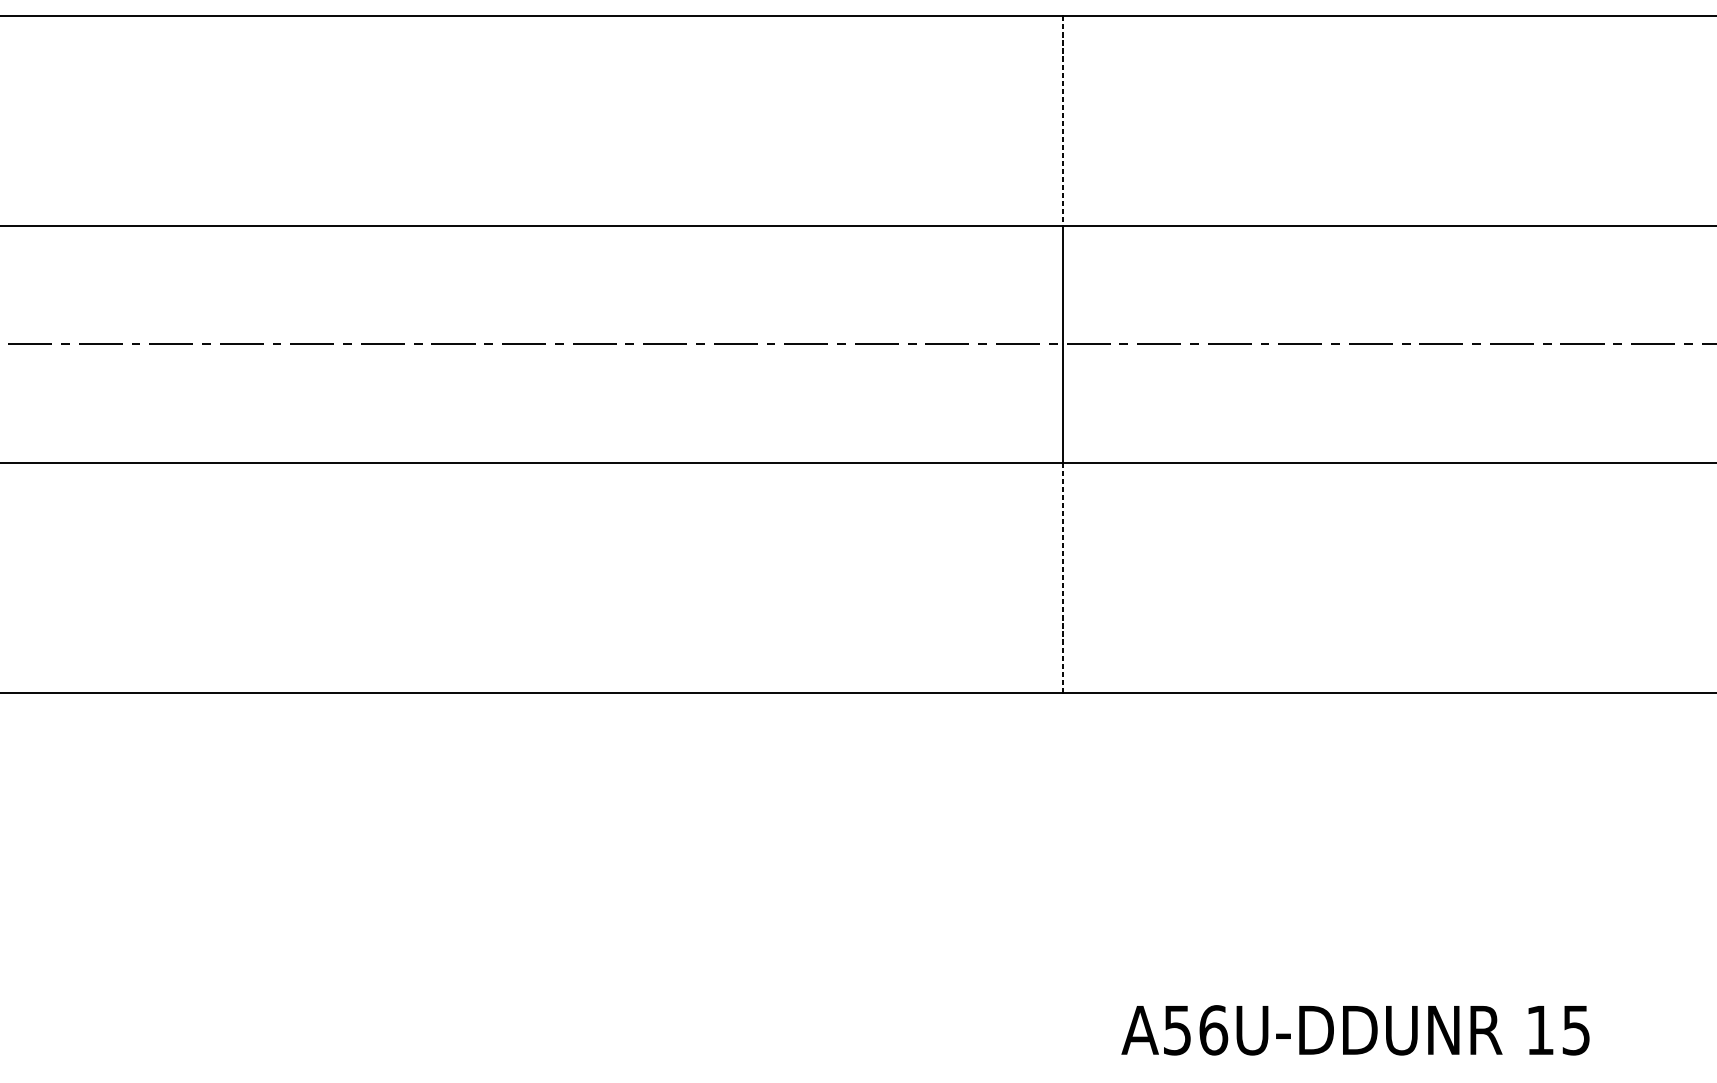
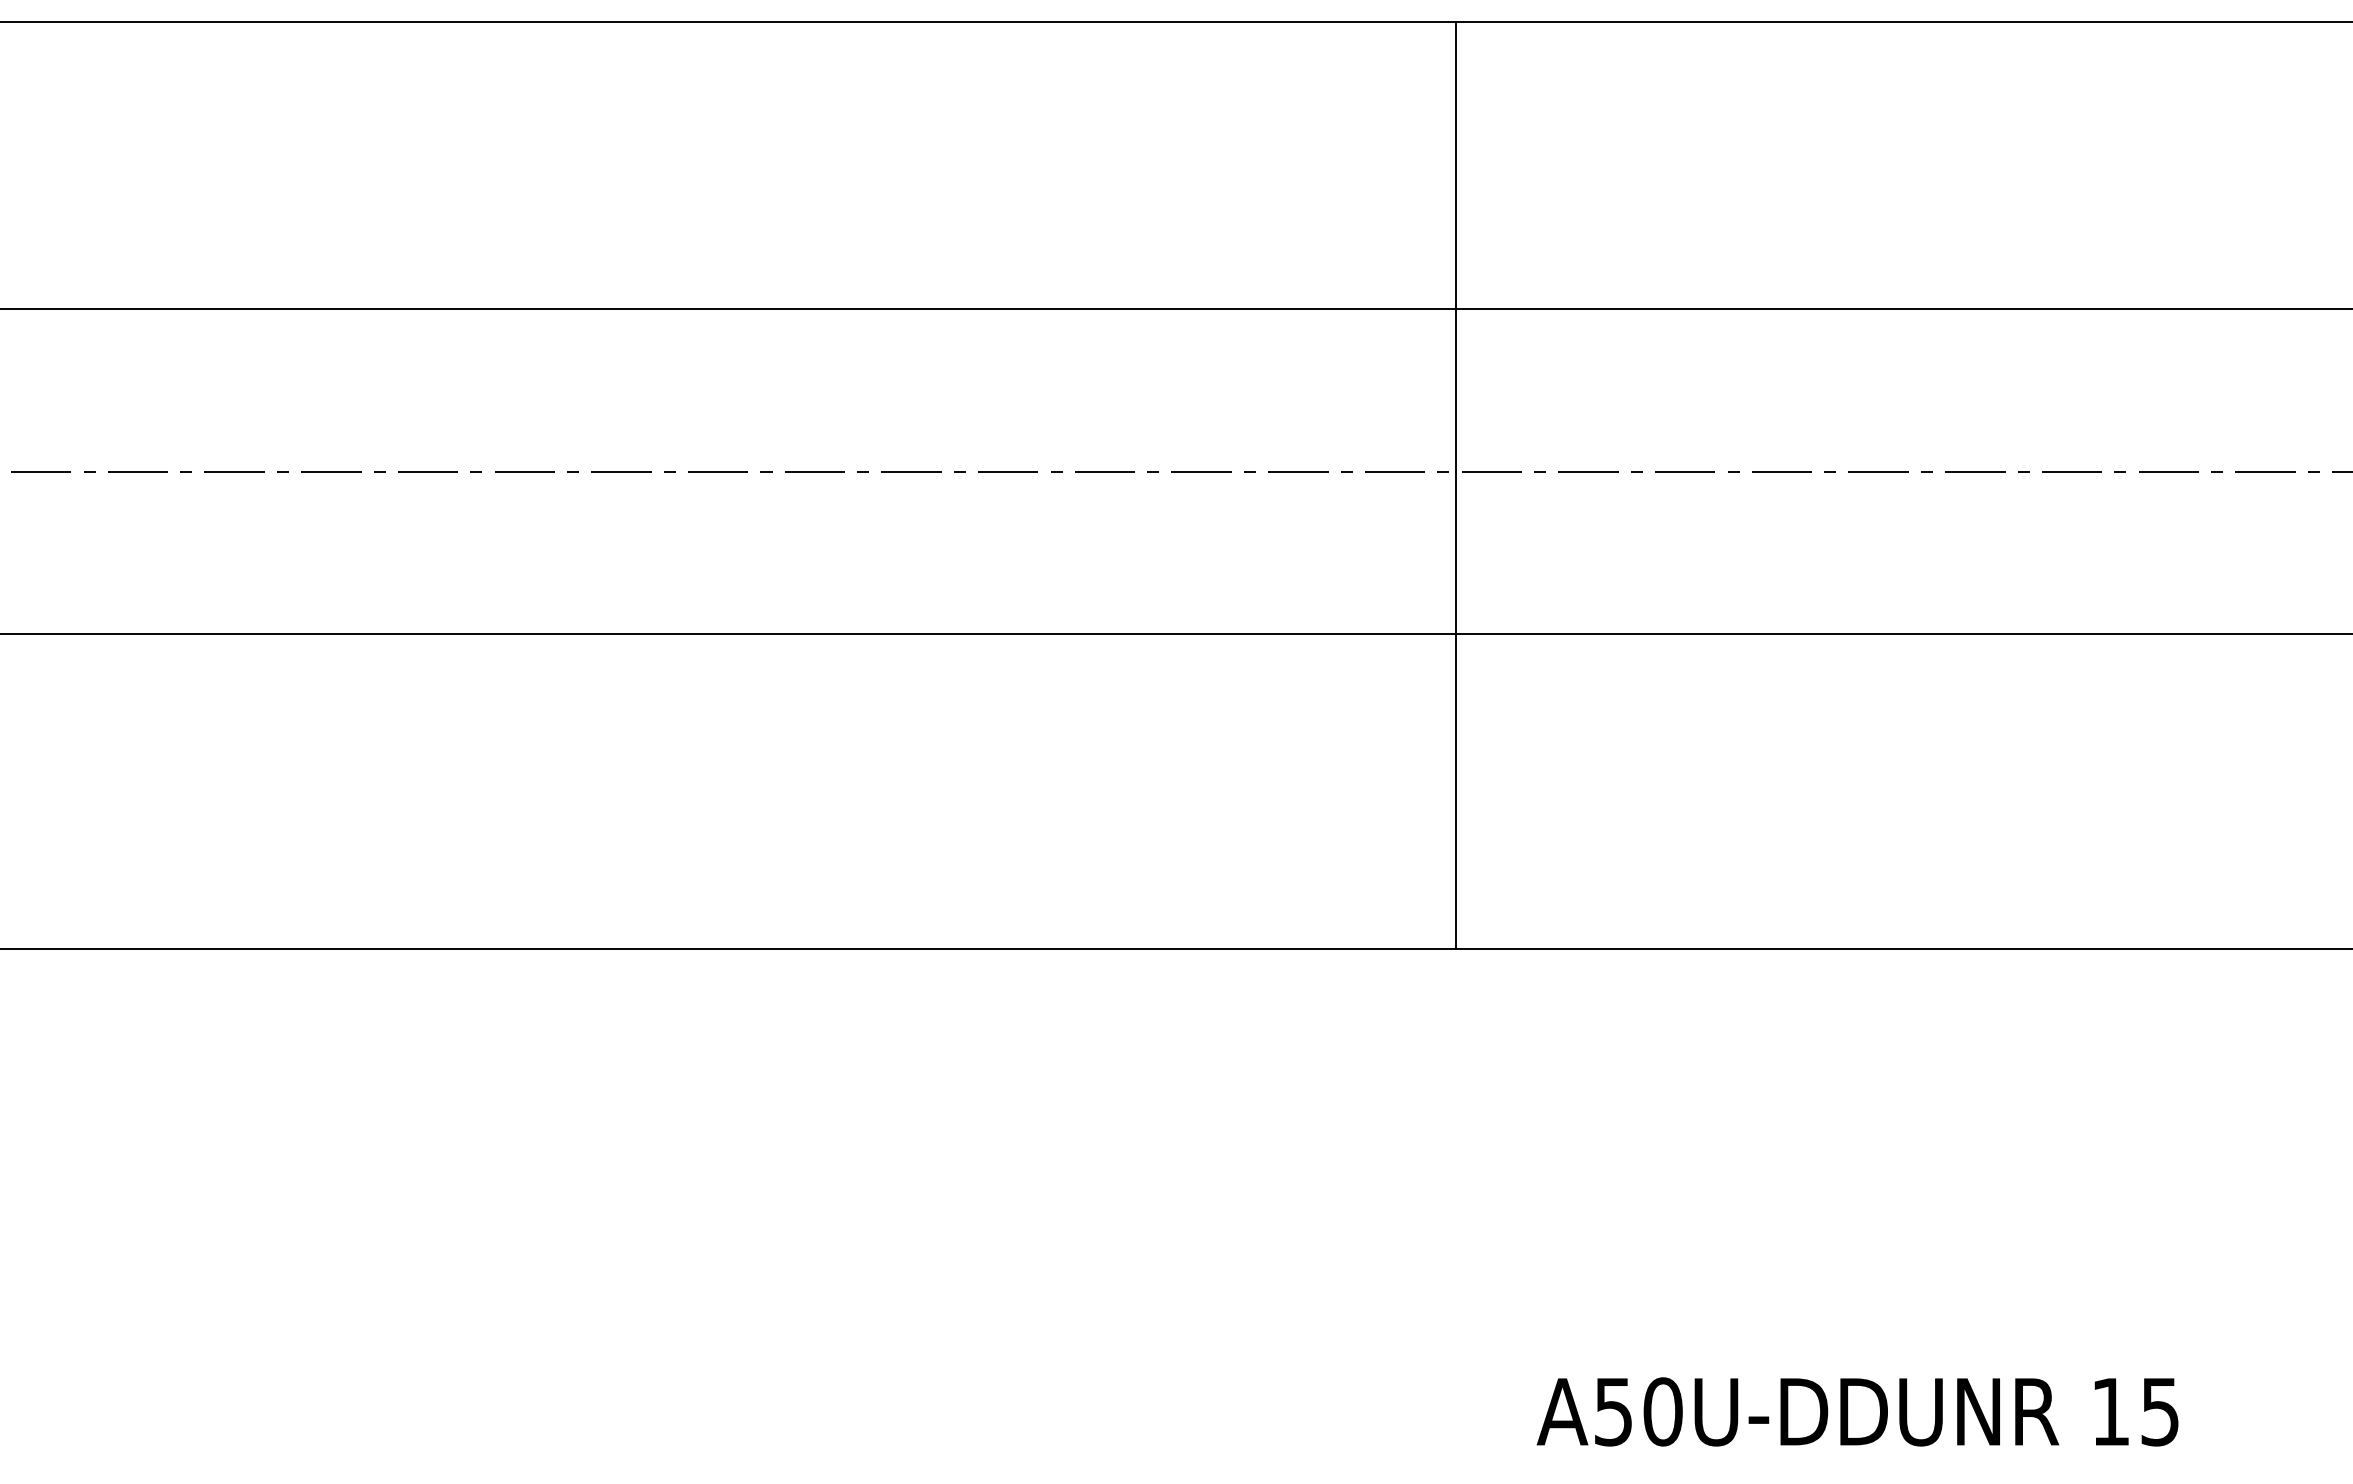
line: (1062, 121) -> (1456, 166), dashed -> solid
line: (1062, 577) -> (1456, 791), dashed -> solid
text: (1213, 1030) -> (1663, 1411), A56U-DDUNR -> A50U-DDUNR

